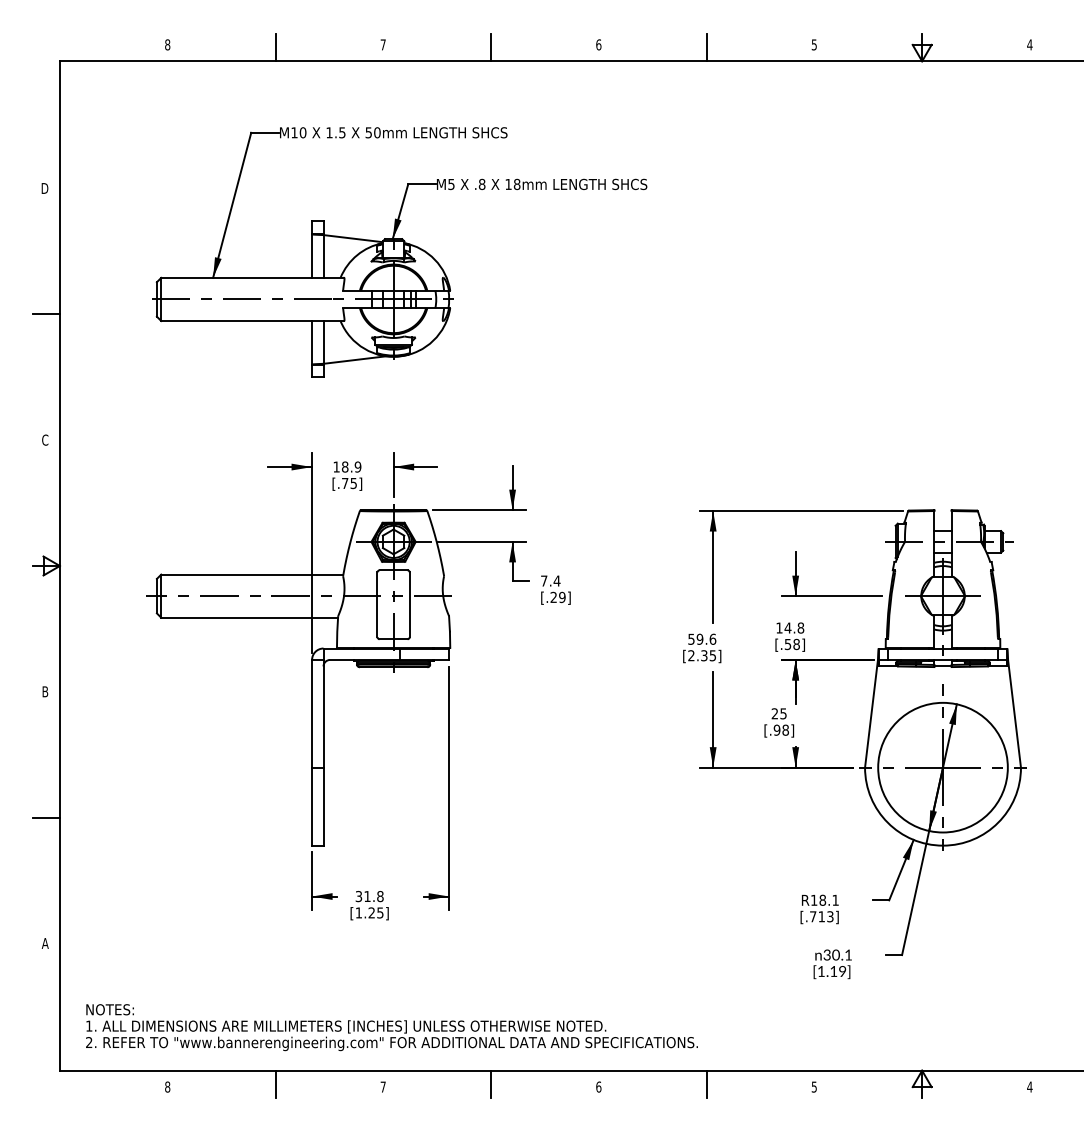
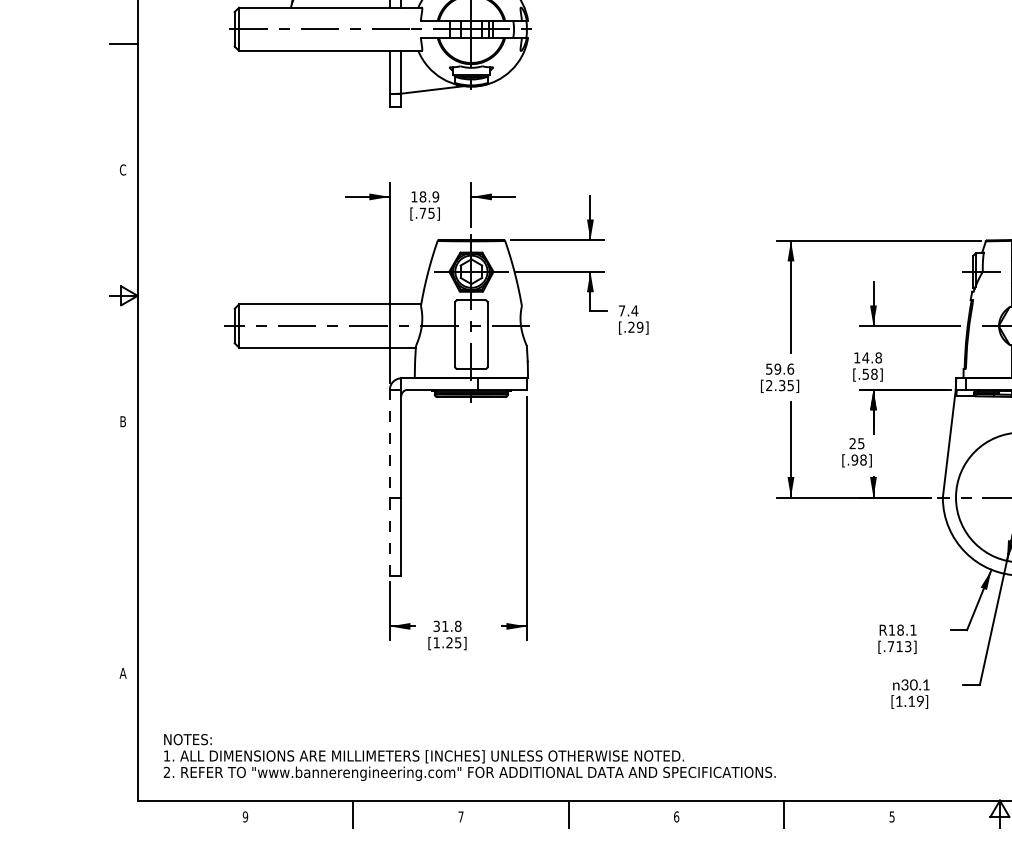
line: (312, 752) -> (390, 482), solid -> dashed
line: (45, 817) -> (123, 547), removed
text: (167, 1086) -> (245, 816), 8 -> 9

